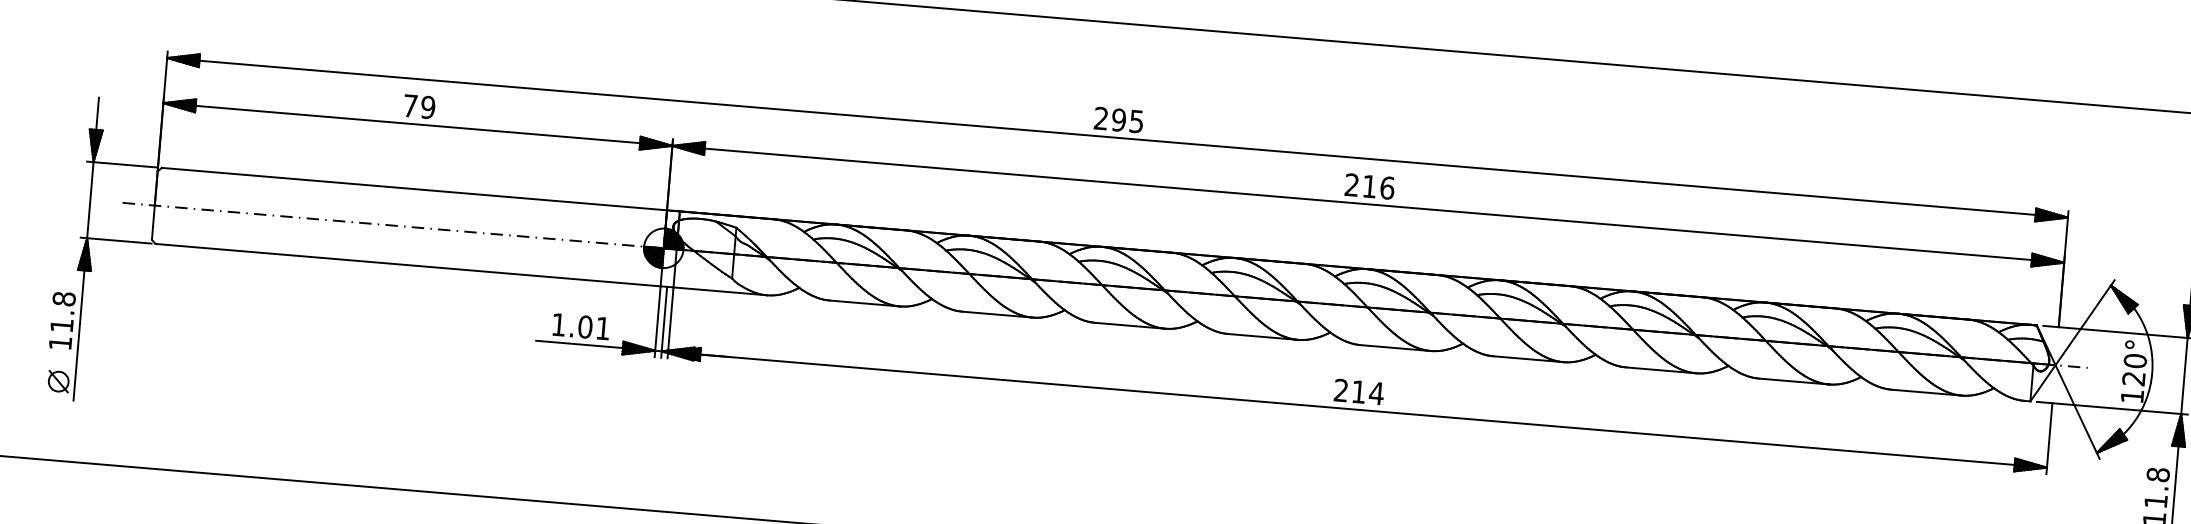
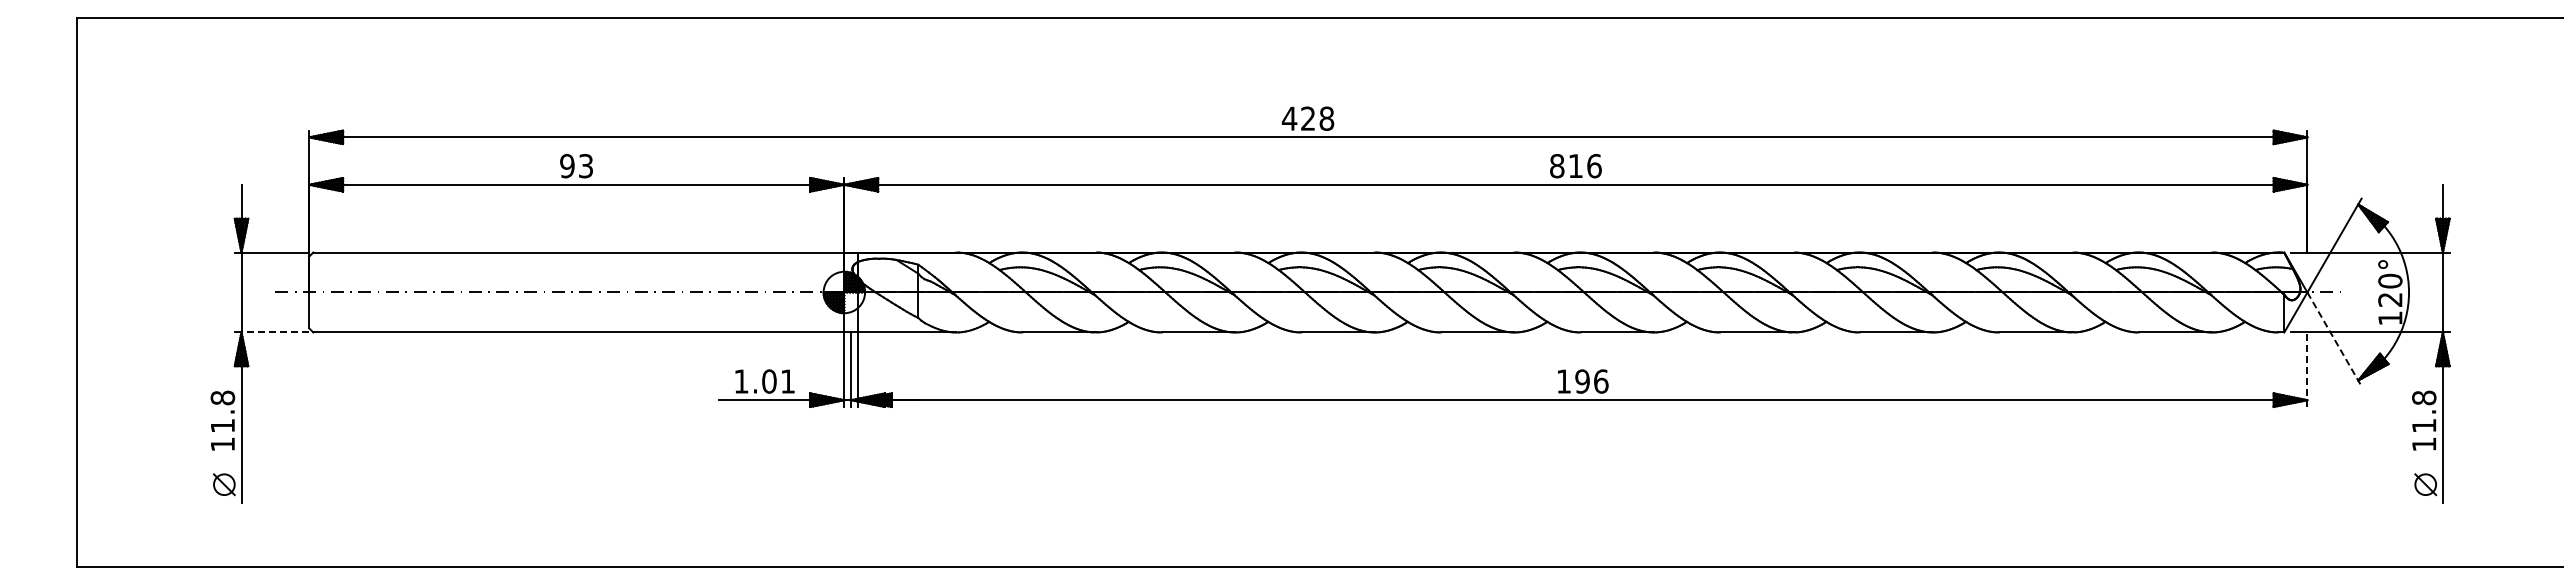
text: (419, 107) -> (576, 166), 79 -> 93
text: (1118, 119) -> (1307, 118), 295 -> 428
text: (1352, 185) -> (1557, 166), 216 -> 816
line: (119, 240) -> (275, 332), solid -> dashed
text: (1358, 391) -> (1582, 381), 214 -> 196
line: (2077, 412) -> (2334, 339), solid -> dashed
line: (2049, 438) -> (2307, 369), solid -> dashed

